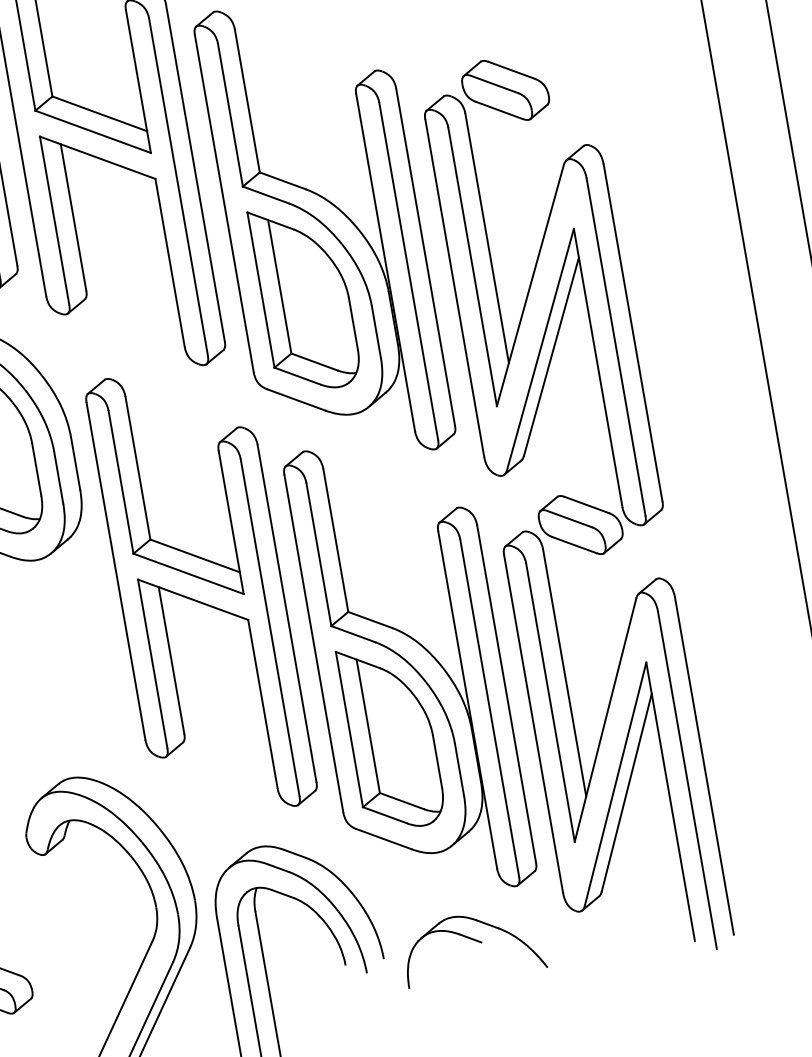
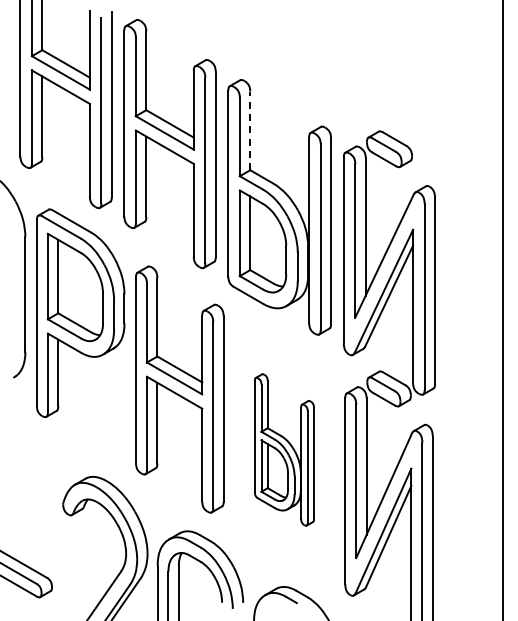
line: (247, 100) -> (250, 130), solid -> dashed
part: (410, 667) -> (284, 449), size x0.6

